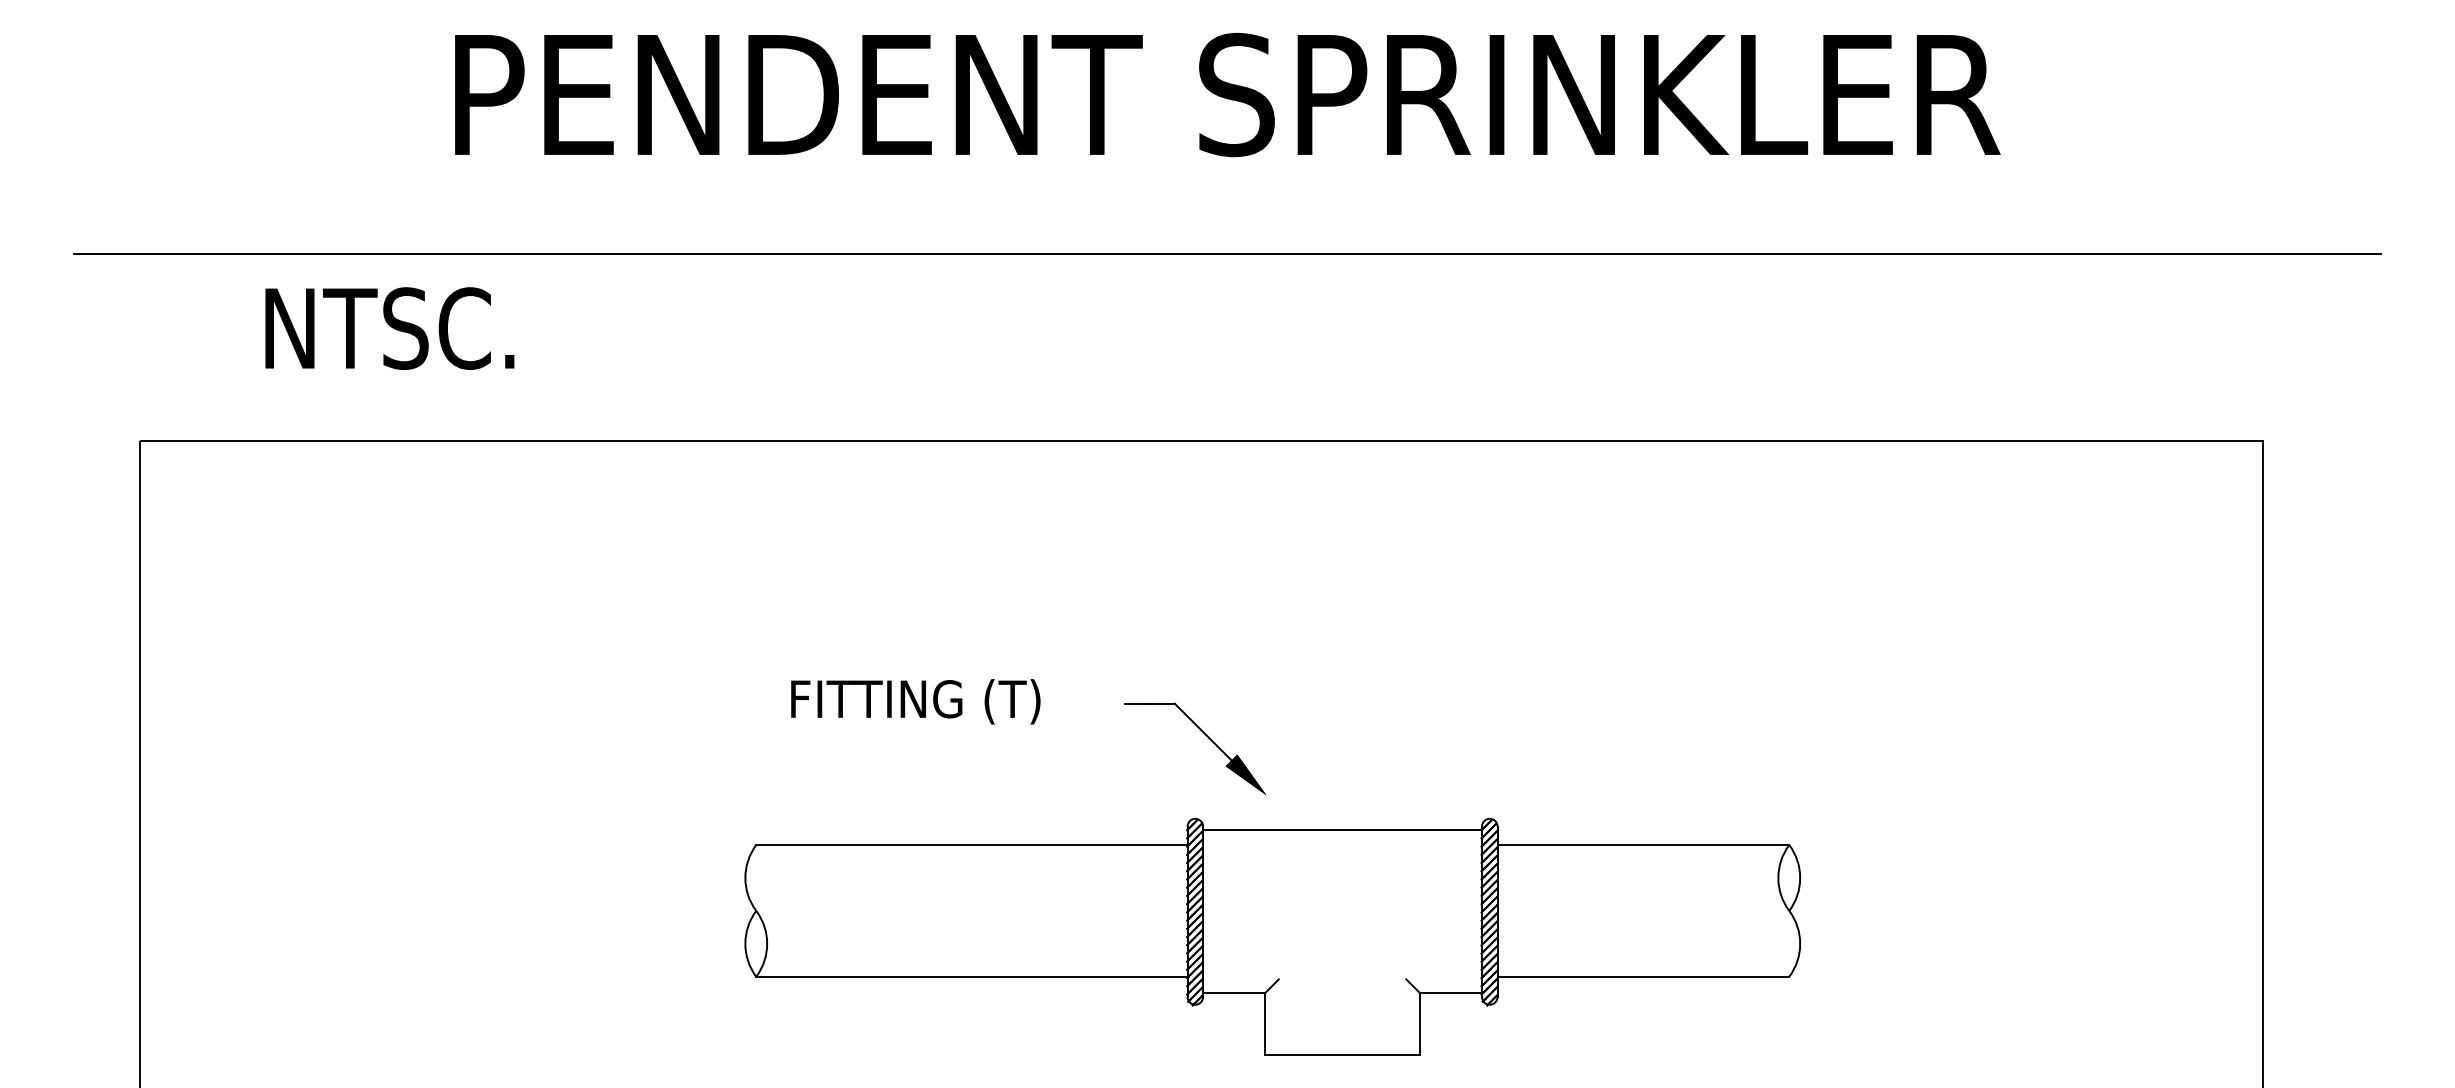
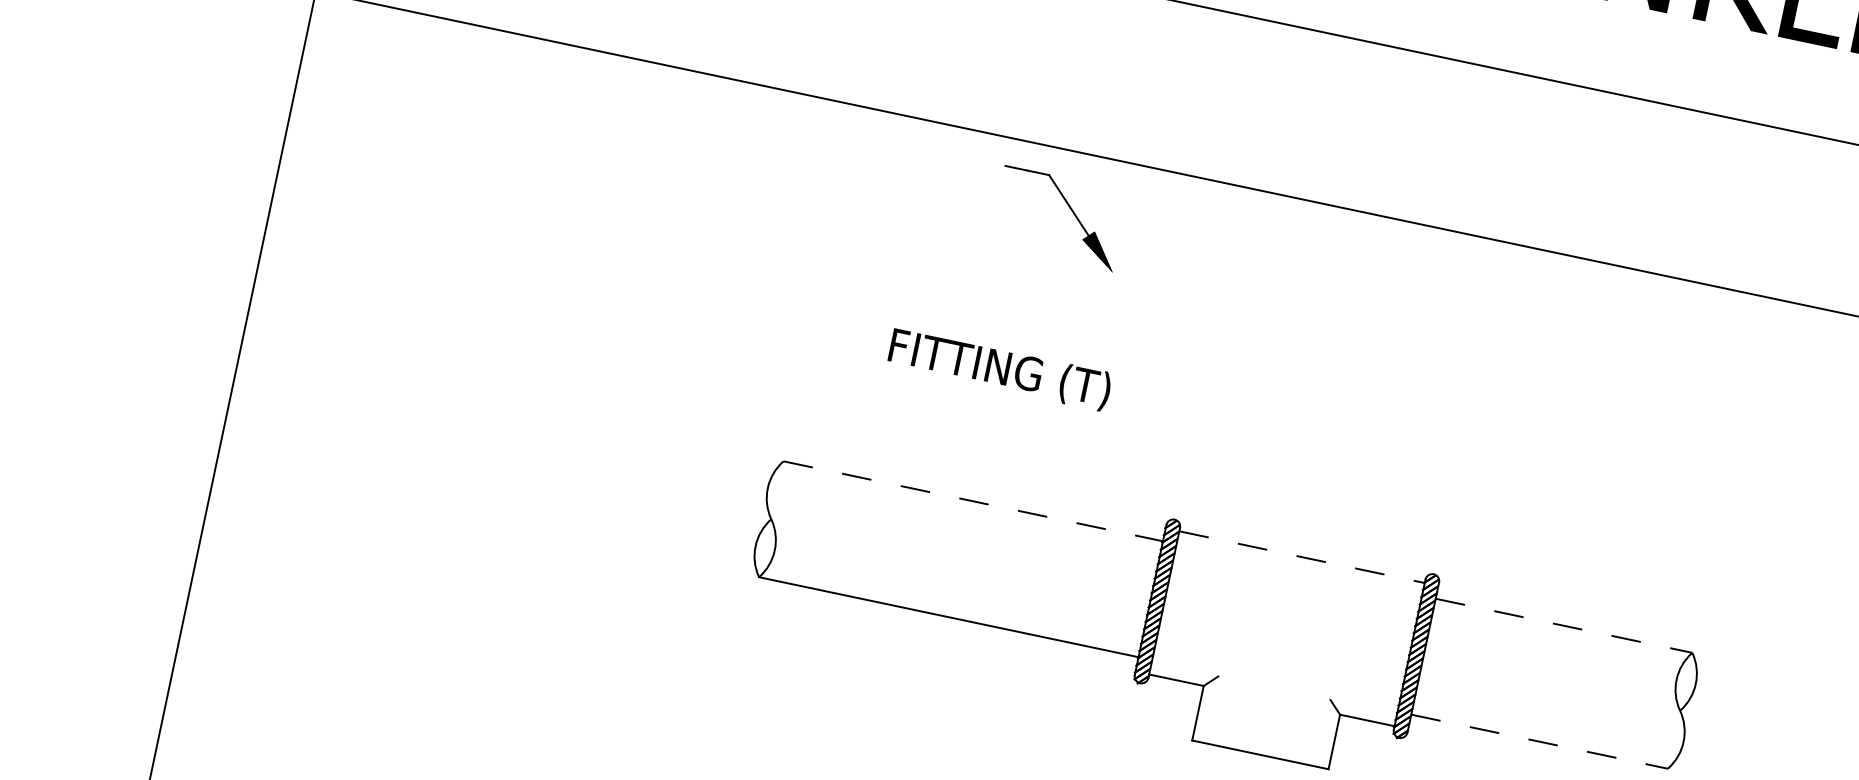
text: (915, 701) -> (999, 369), moved
part: (1206, 736) -> (1071, 209), moved
line: (1343, 830) -> (1302, 557), solid -> dashed
line: (973, 845) -> (974, 502), solid -> dashed
line: (1643, 845) -> (1564, 626), solid -> dashed
line: (1643, 976) -> (1539, 741), solid -> dashed

